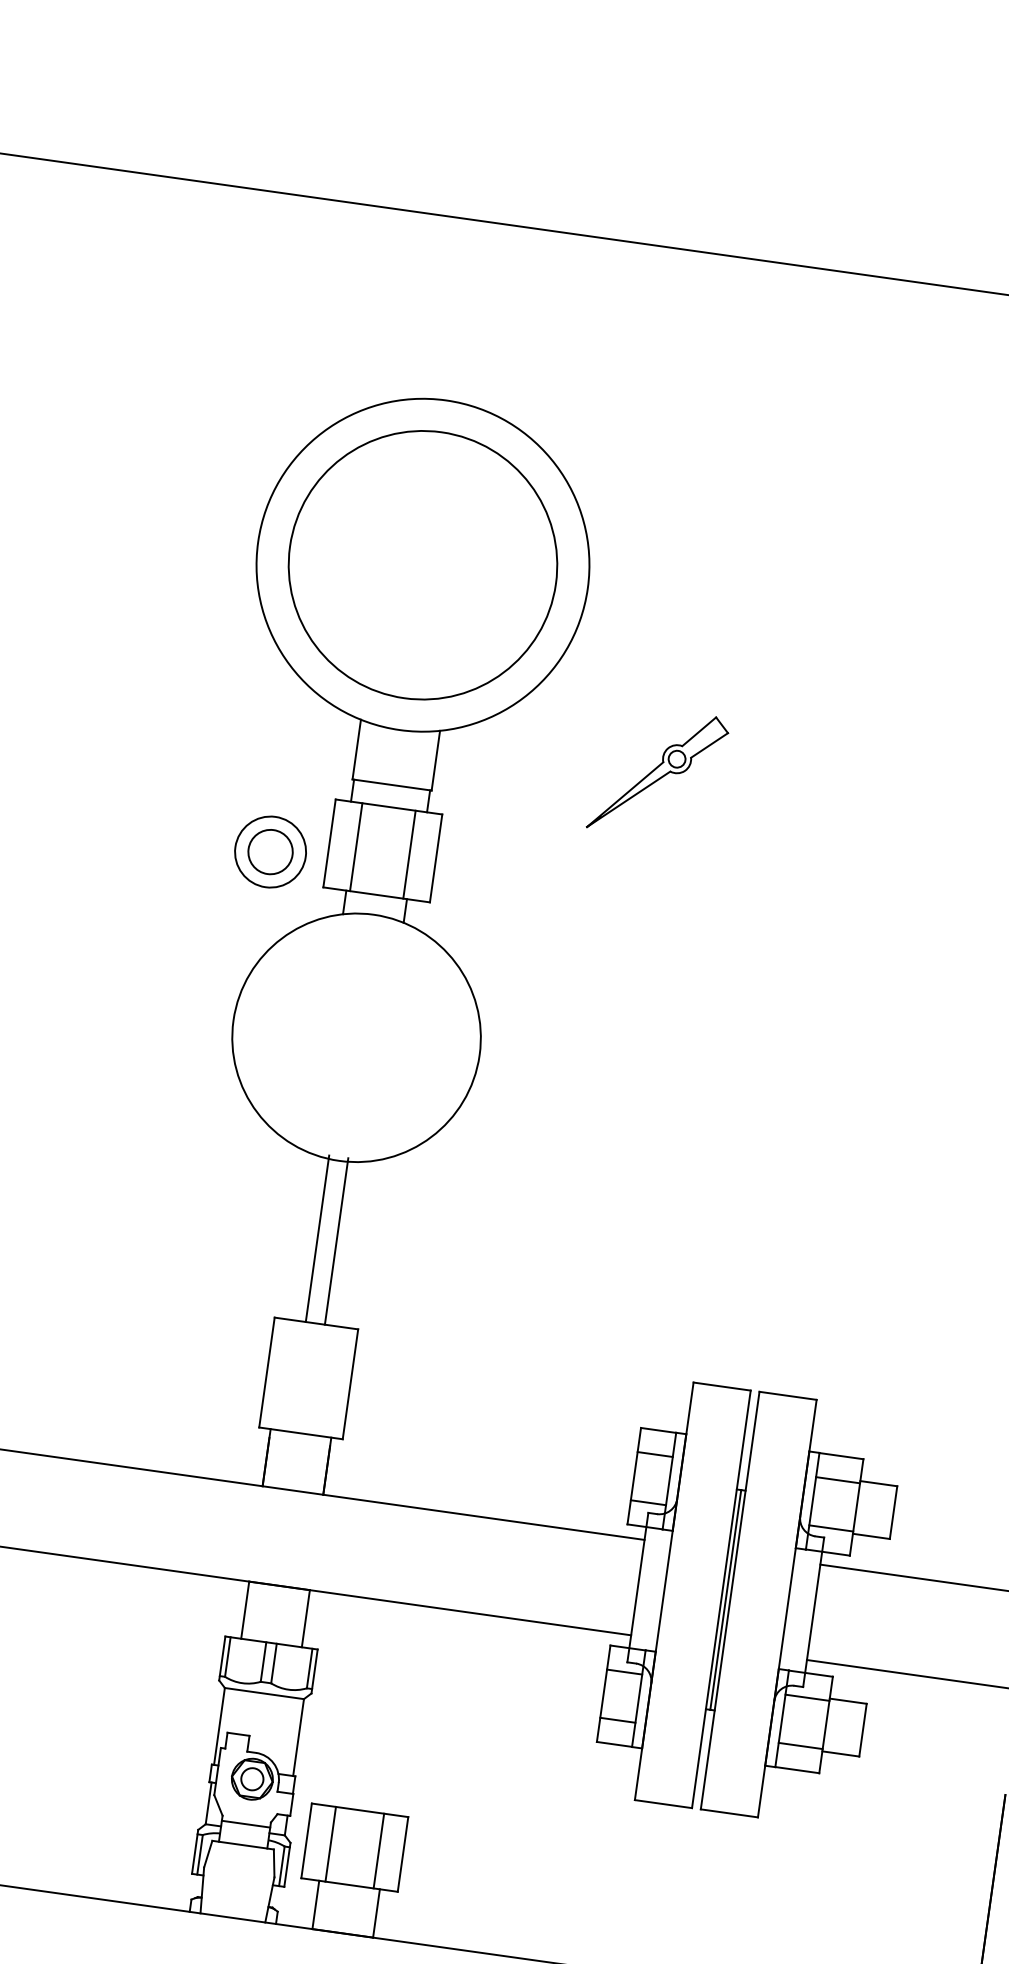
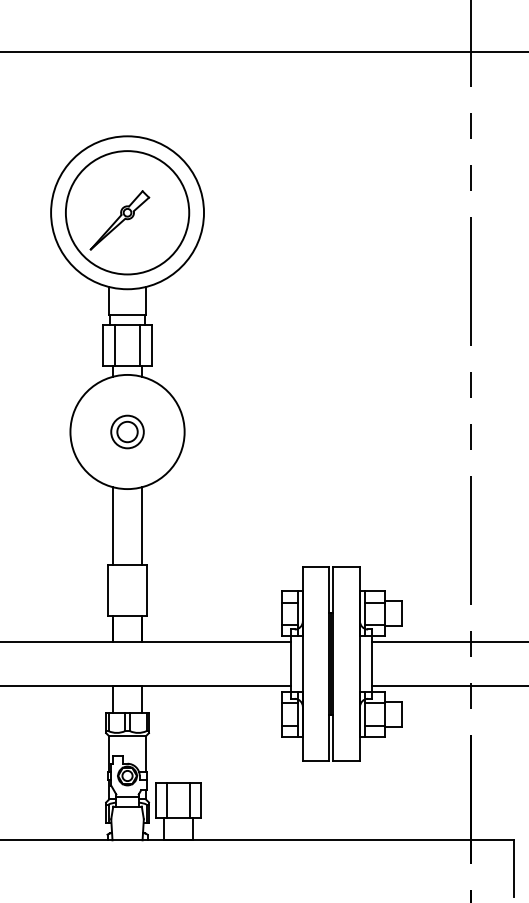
part: (657, 773) -> (119, 220), moved
part: (270, 850) -> (127, 431), moved
line: (317, 1237) -> (141, 525), moved
line: (336, 1240) -> (113, 525), moved

